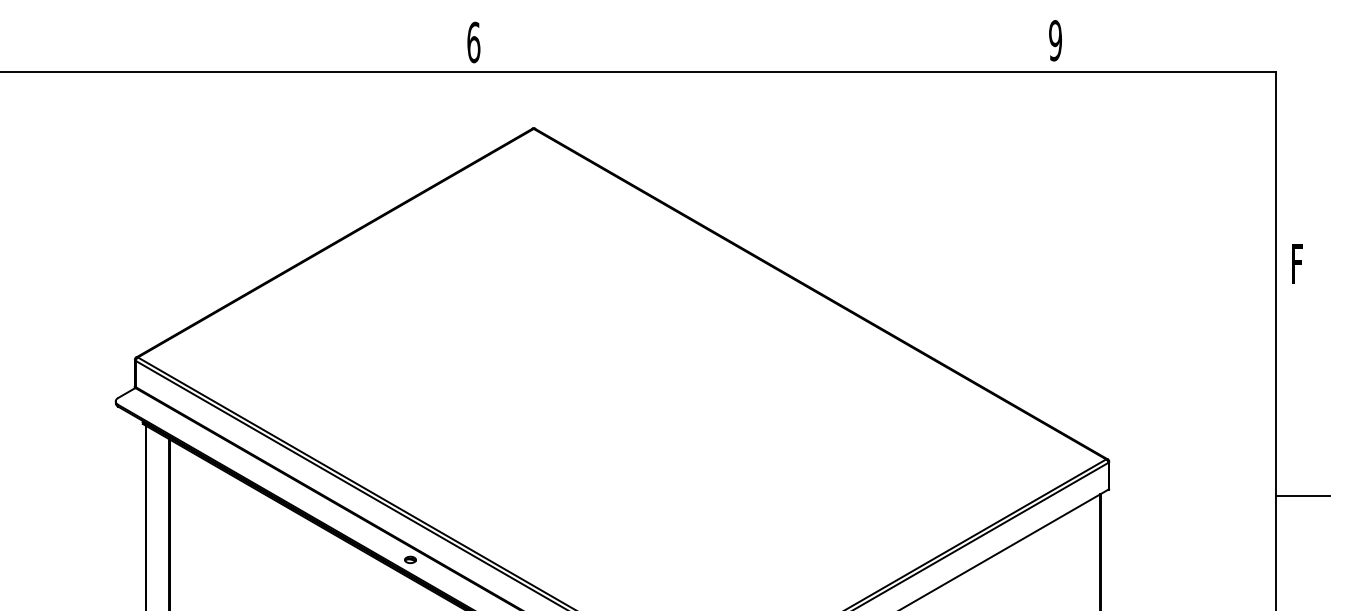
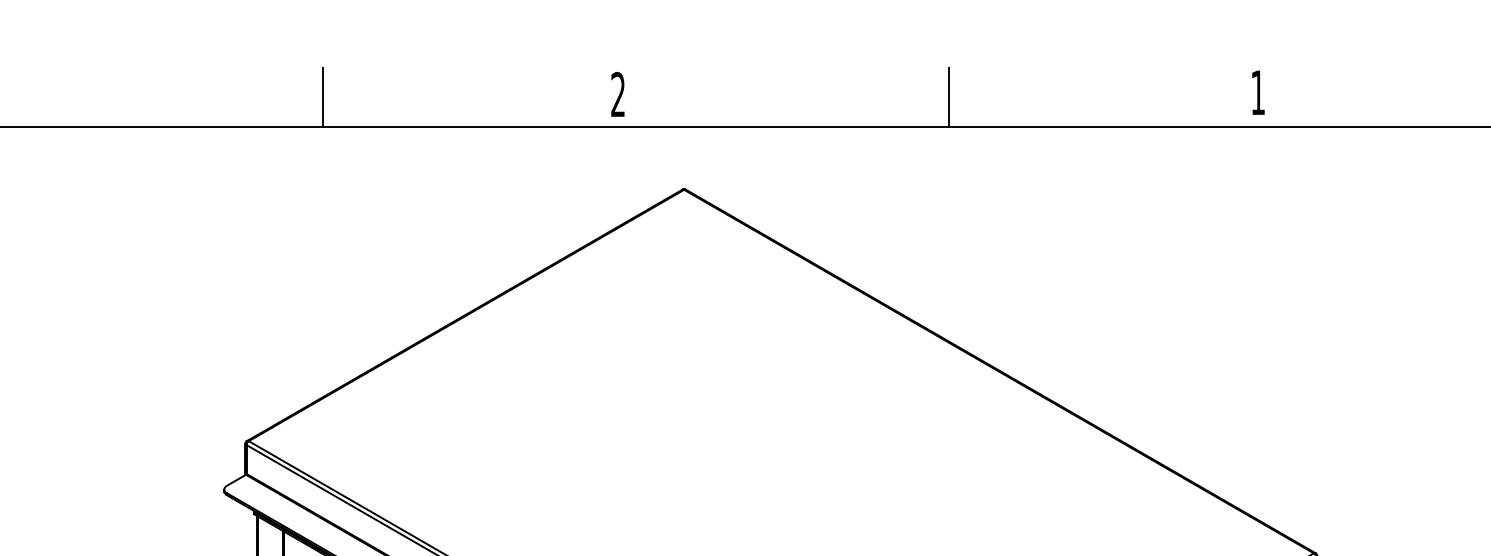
text: (1055, 40) -> (1258, 92), 9 -> 1
text: (473, 42) -> (617, 94), 6 -> 2
line: (205, 45) -> (323, 97), added
line: (774, 45) -> (948, 97), added

